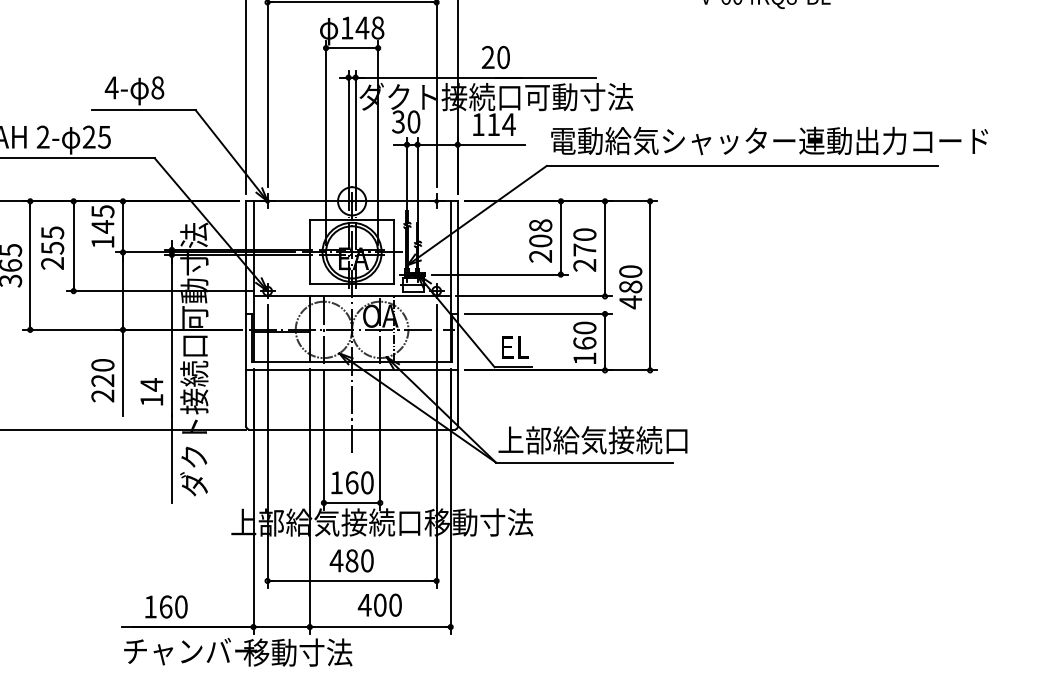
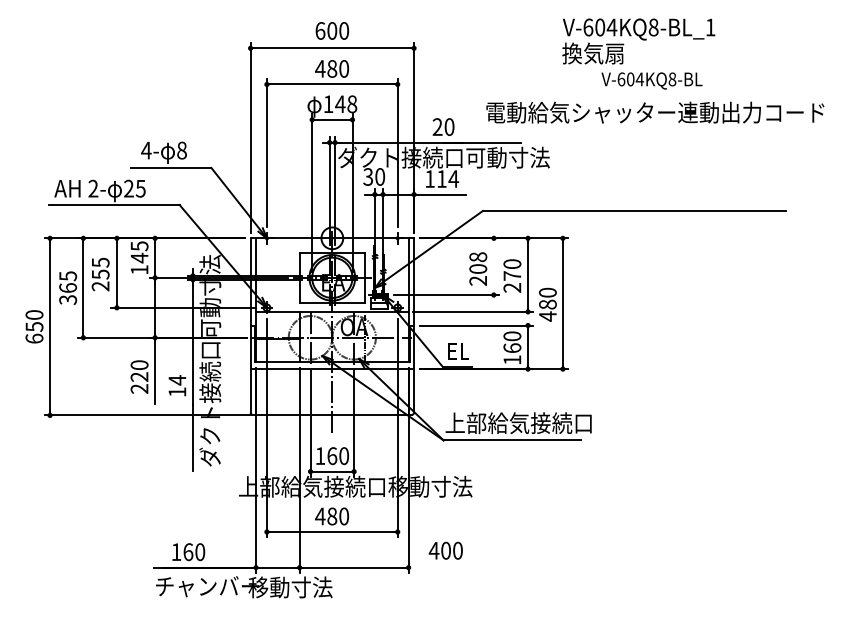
text: (769, 140) -> (655, 112), moved
line: (560, 237) -> (493, 266), removed
text: (379, 604) -> (445, 550), moved

